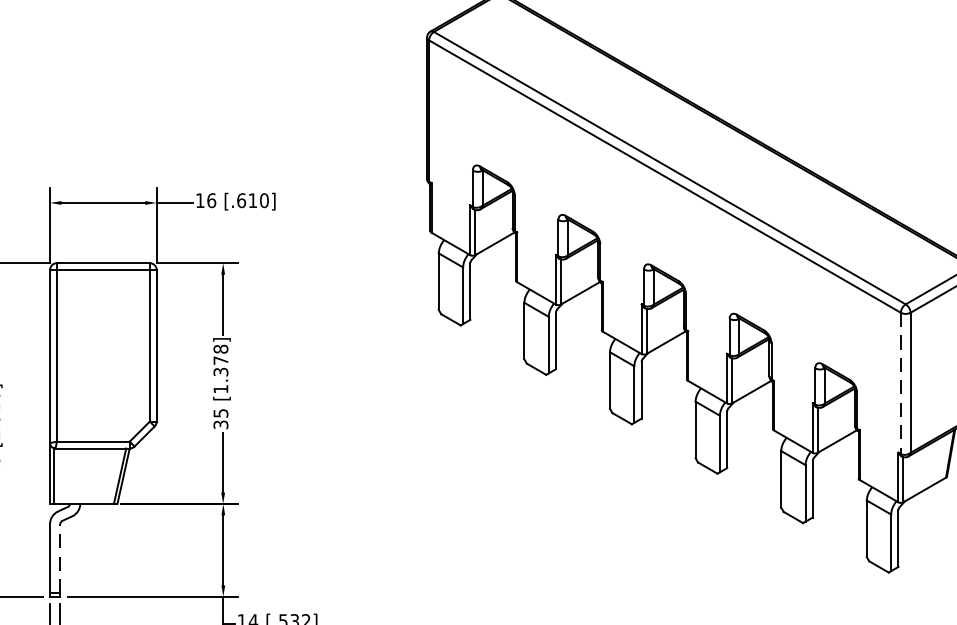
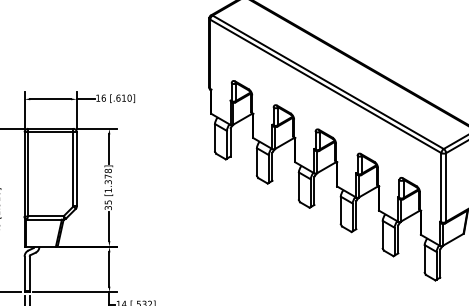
line: (901, 382) -> (441, 187), dashed -> solid
line: (60, 558) -> (29, 273), dashed -> solid

